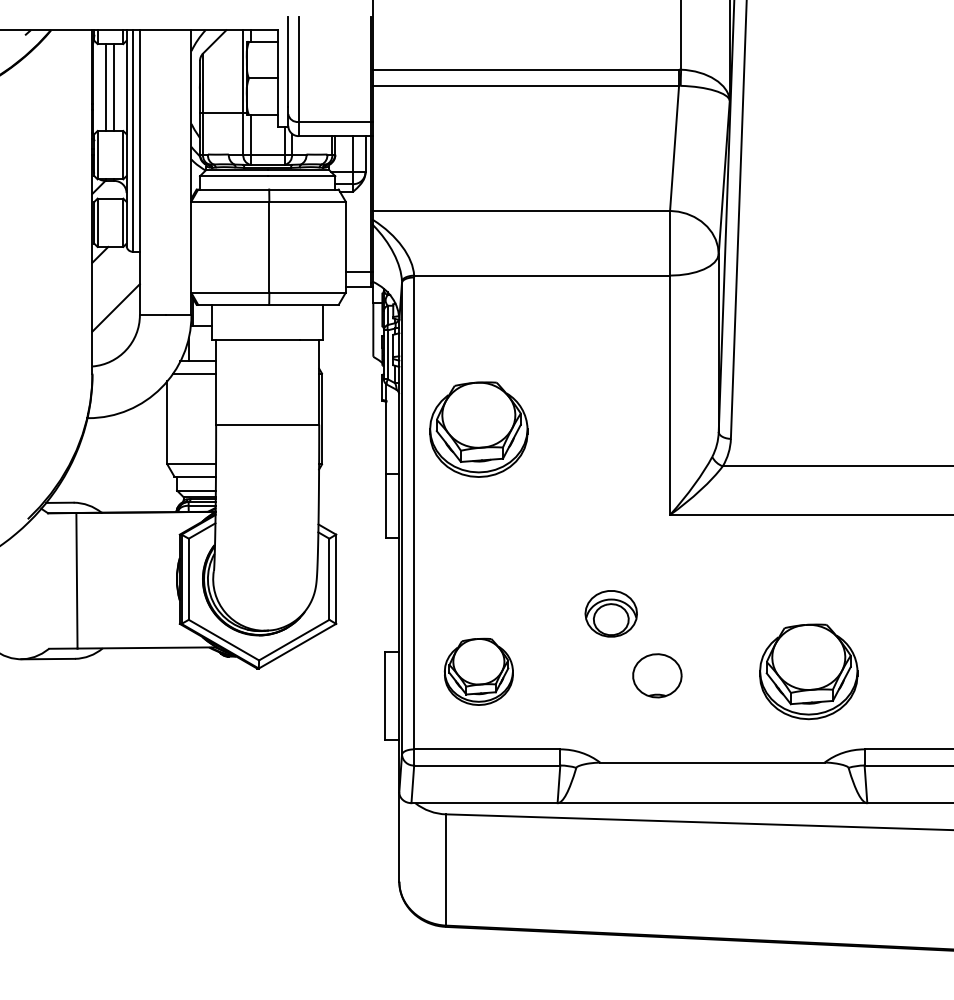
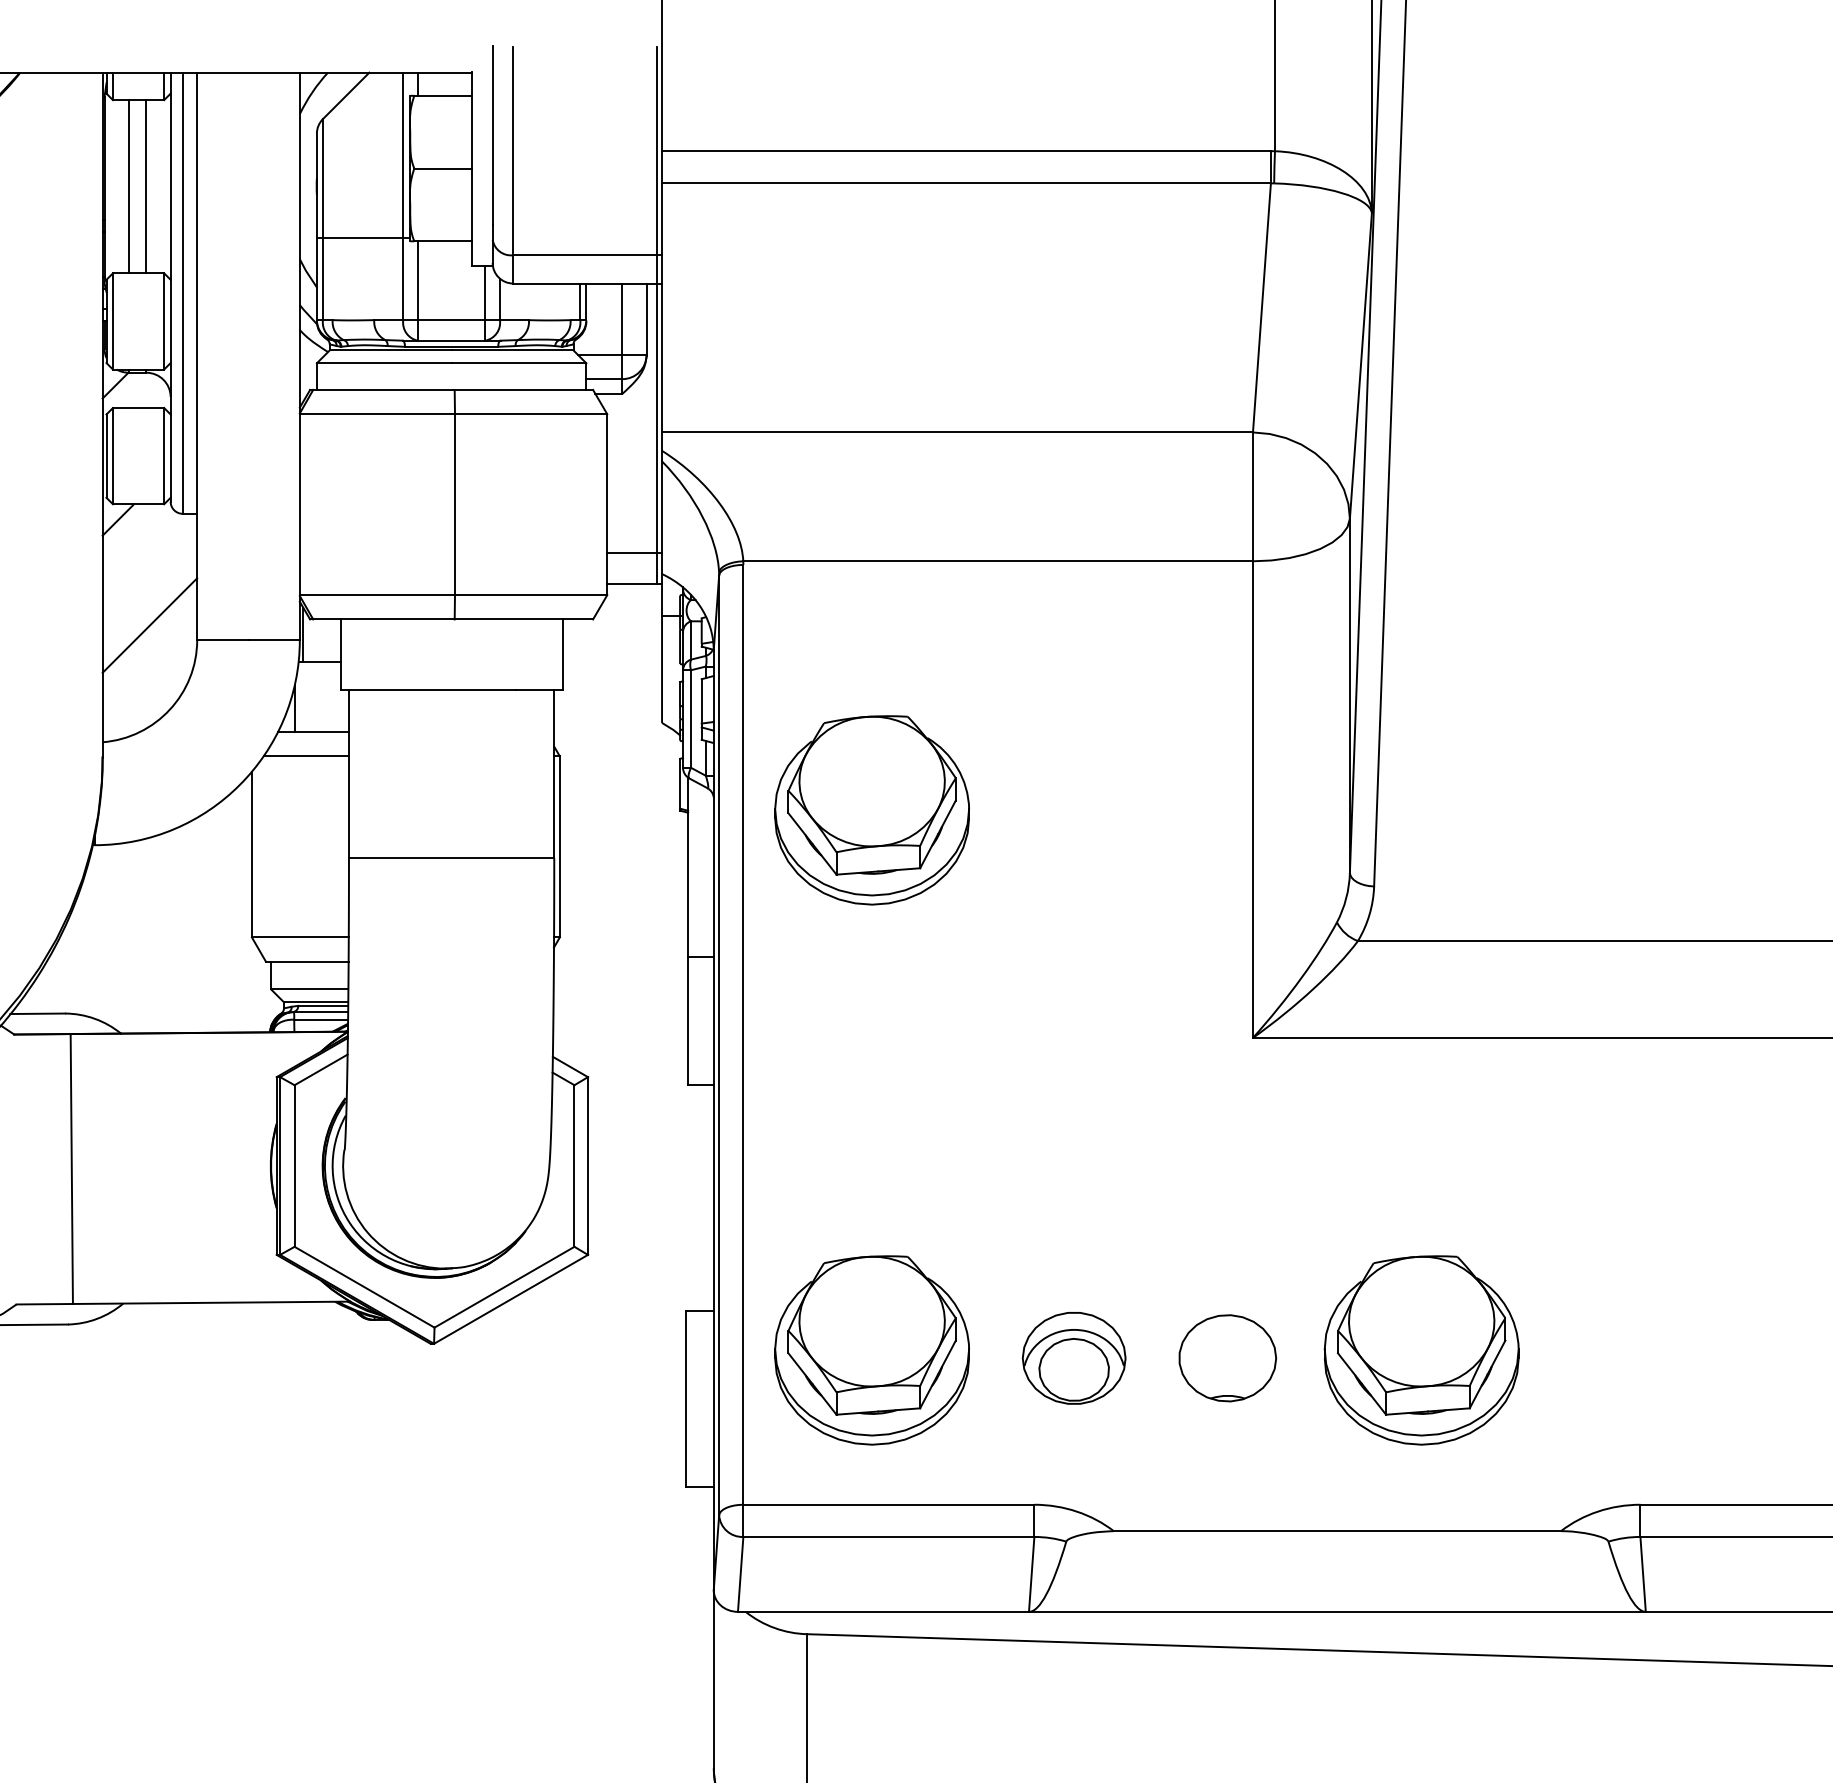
part: (478, 429) -> (871, 809), moved
part: (610, 613) -> (1072, 1357), moved
part: (478, 671) -> (871, 1349), size x1.43
part: (808, 671) -> (1421, 1349), moved

